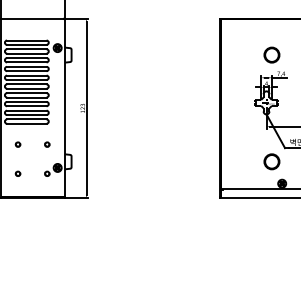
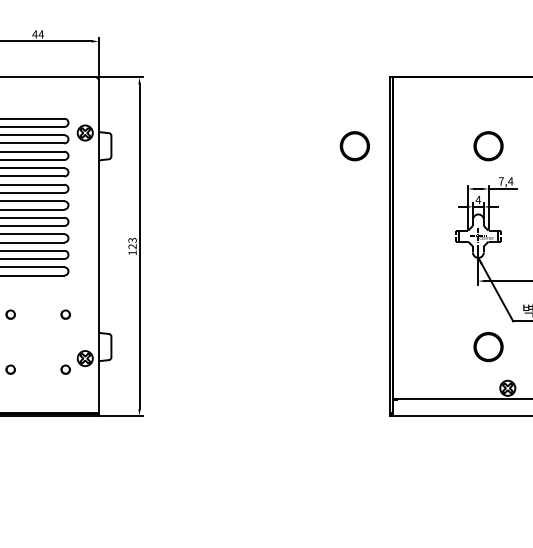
circle: (200, 54) -> (354, 145), added

